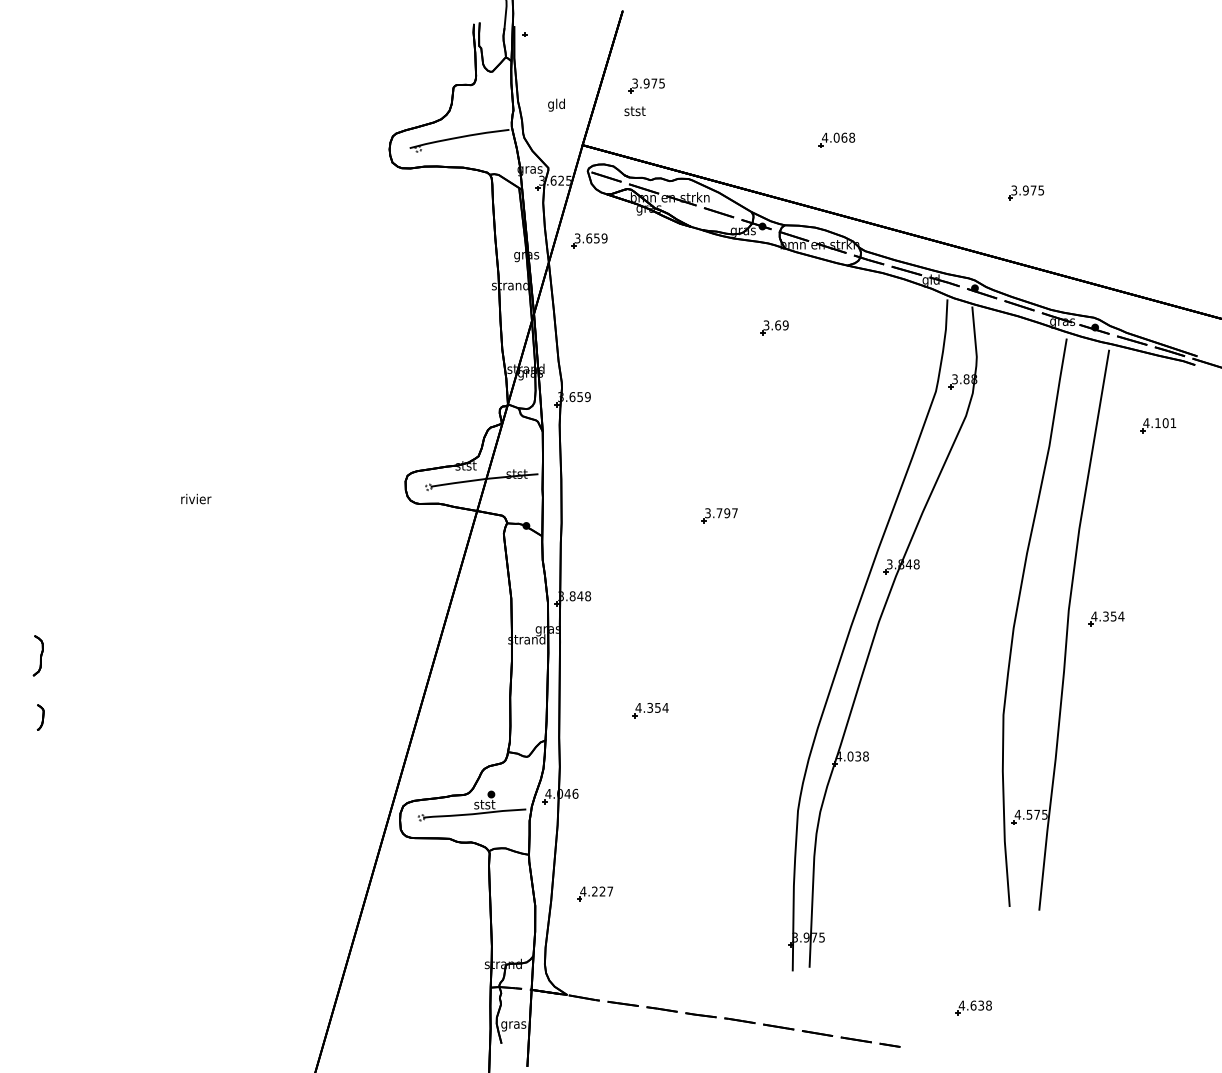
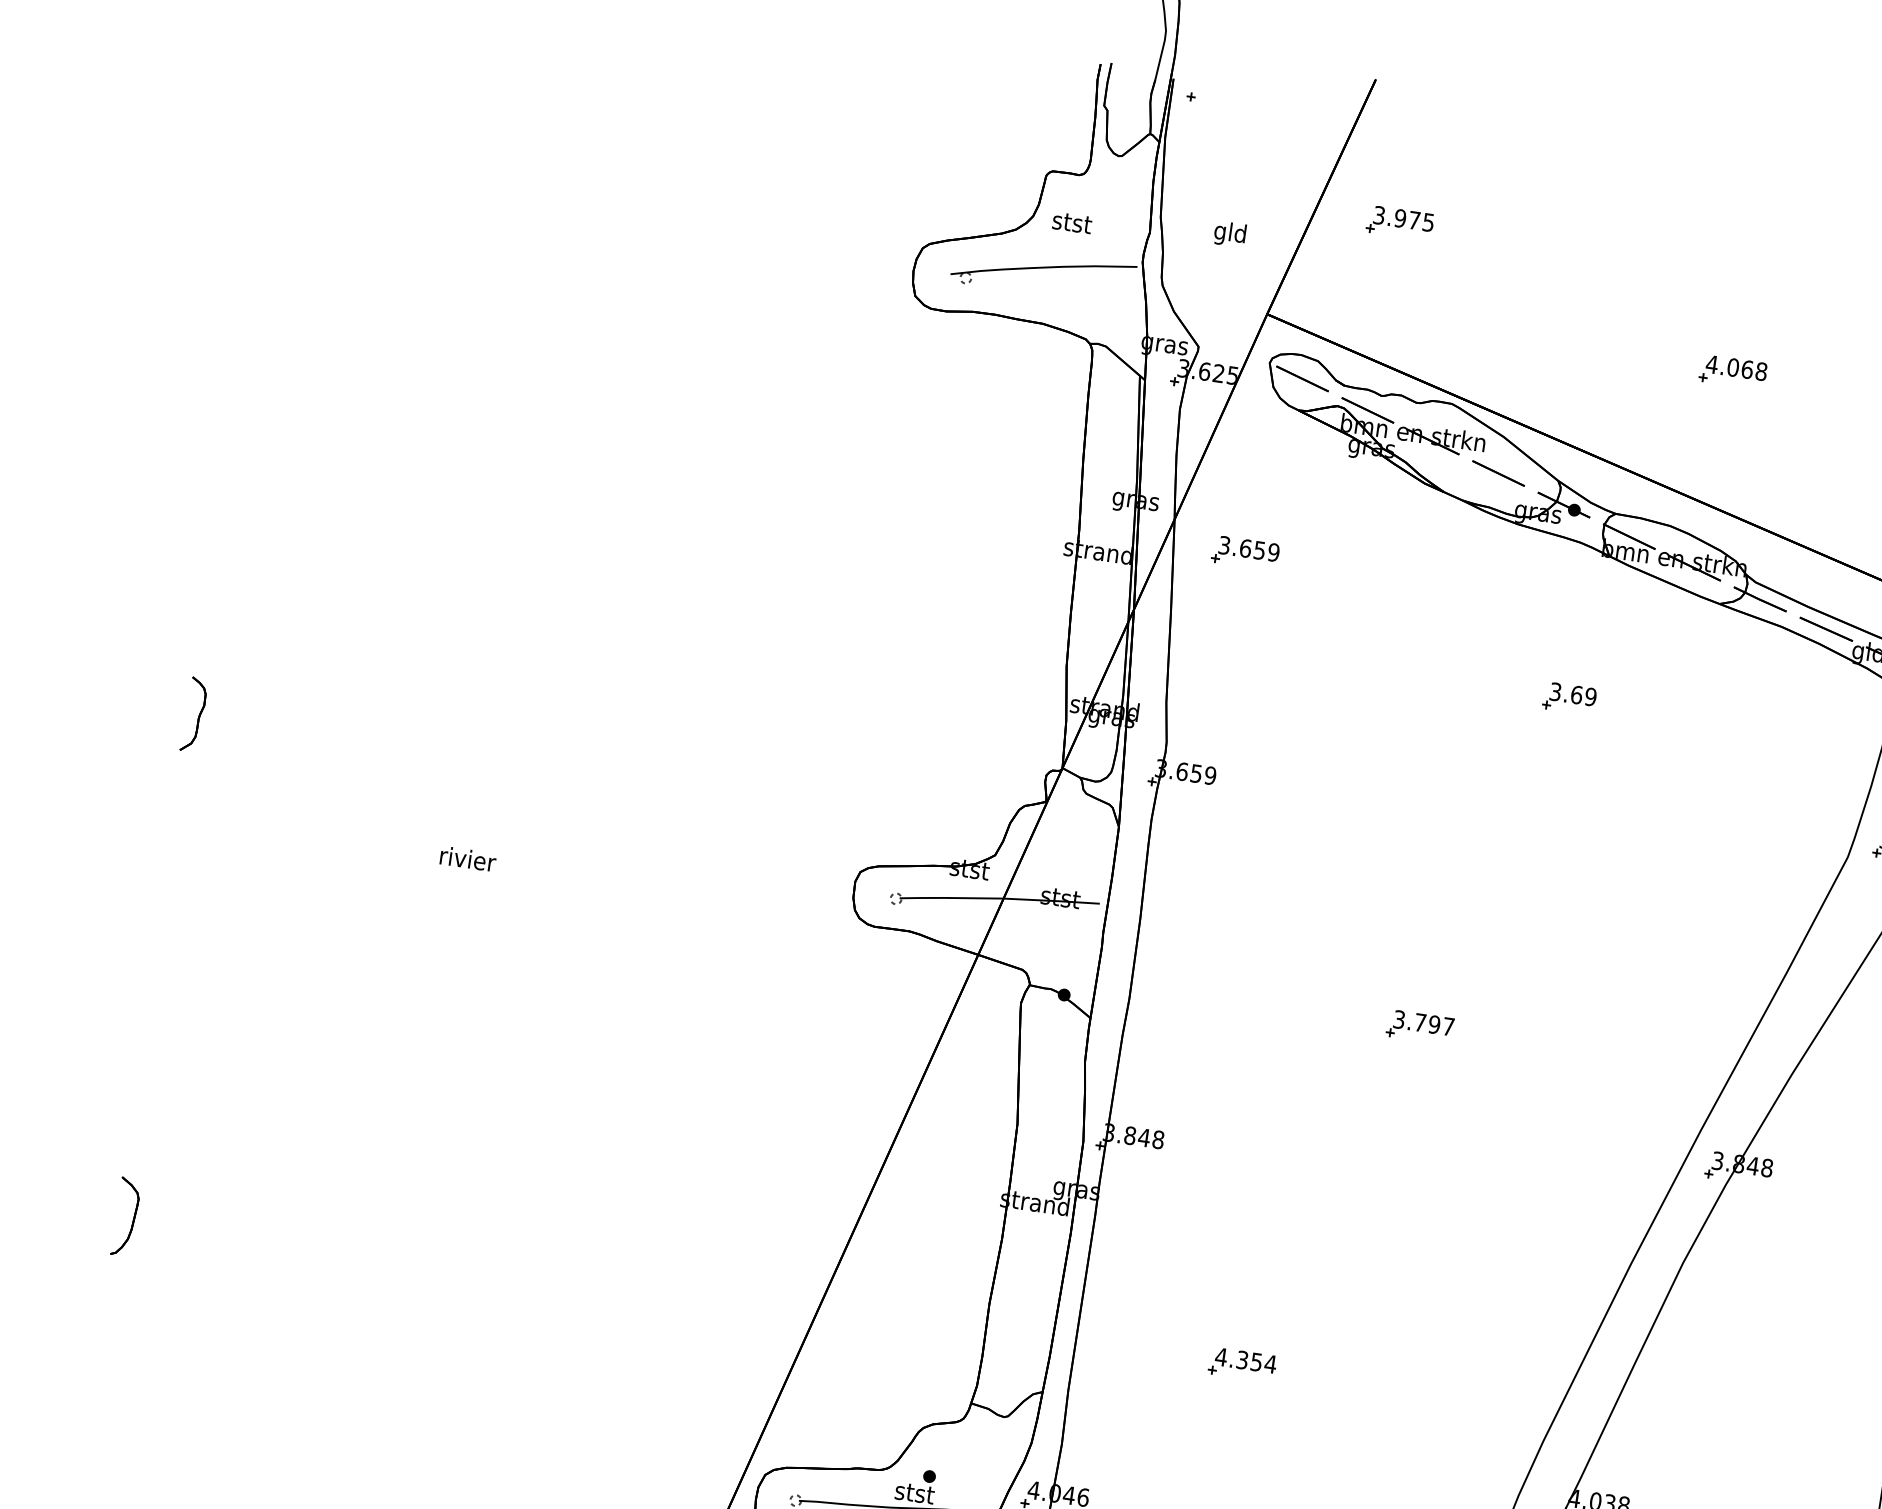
text: (634, 111) -> (1071, 223), moved
part: (589, 240) -> (1245, 552), moved
part: (37, 655) -> (192, 713), moved
part: (40, 717) -> (126, 1217), size x1.67

